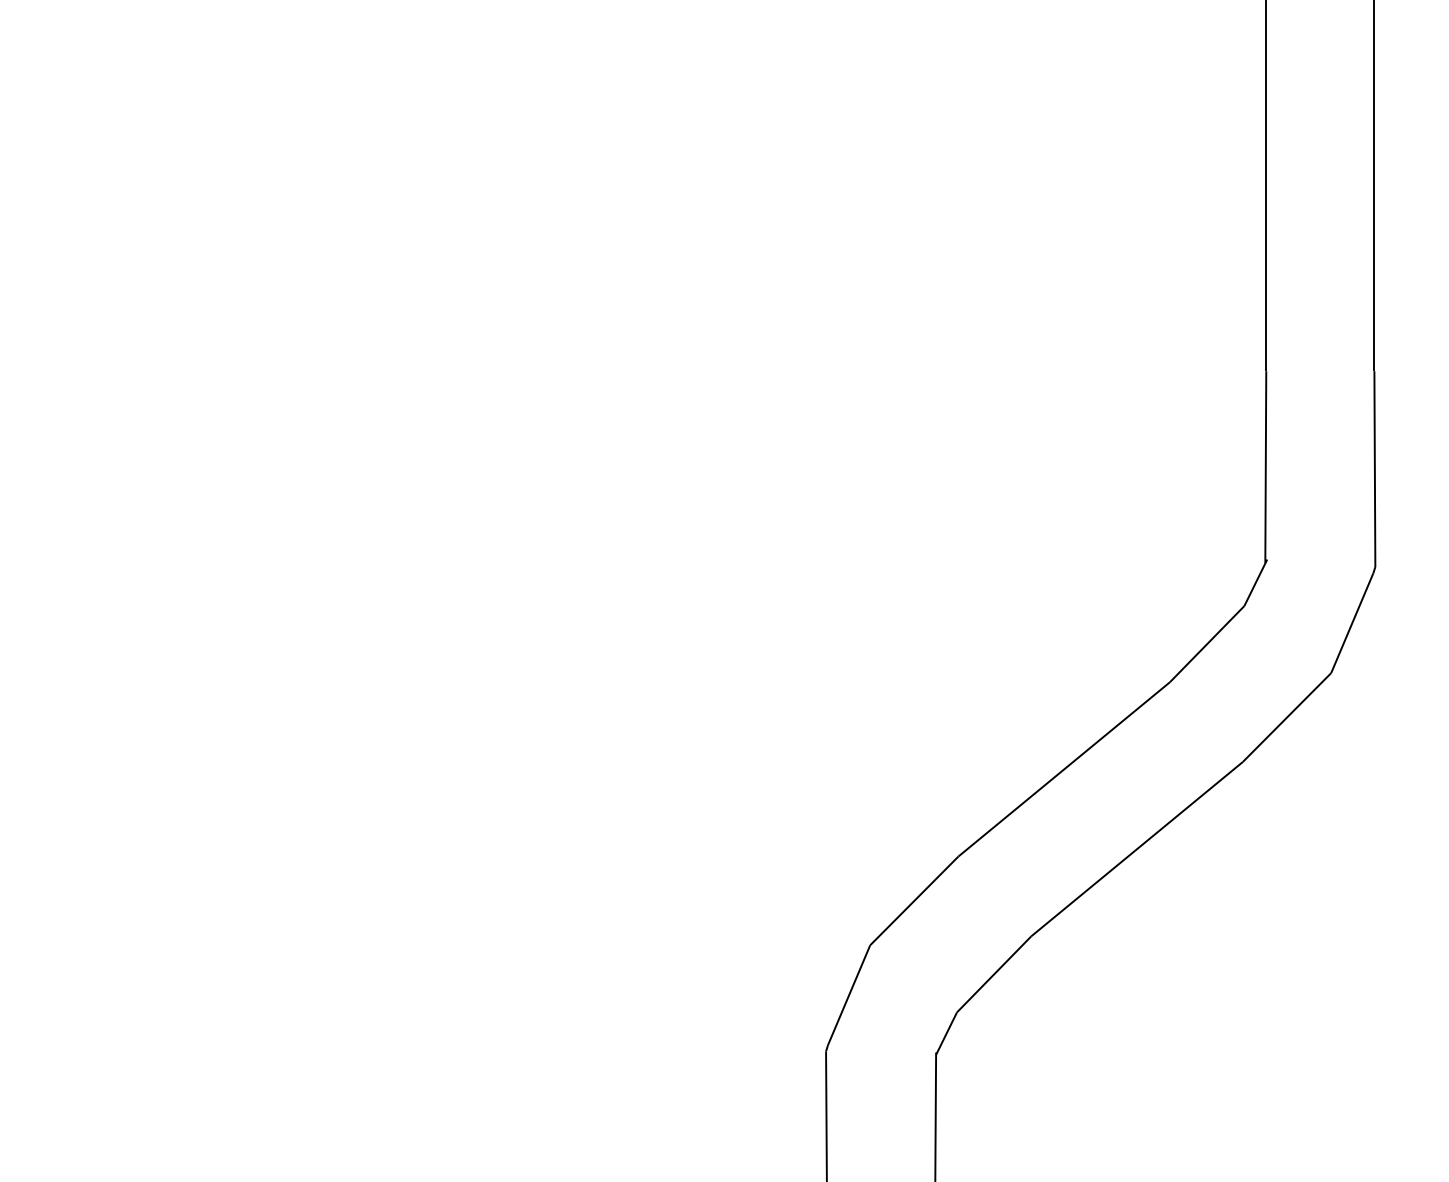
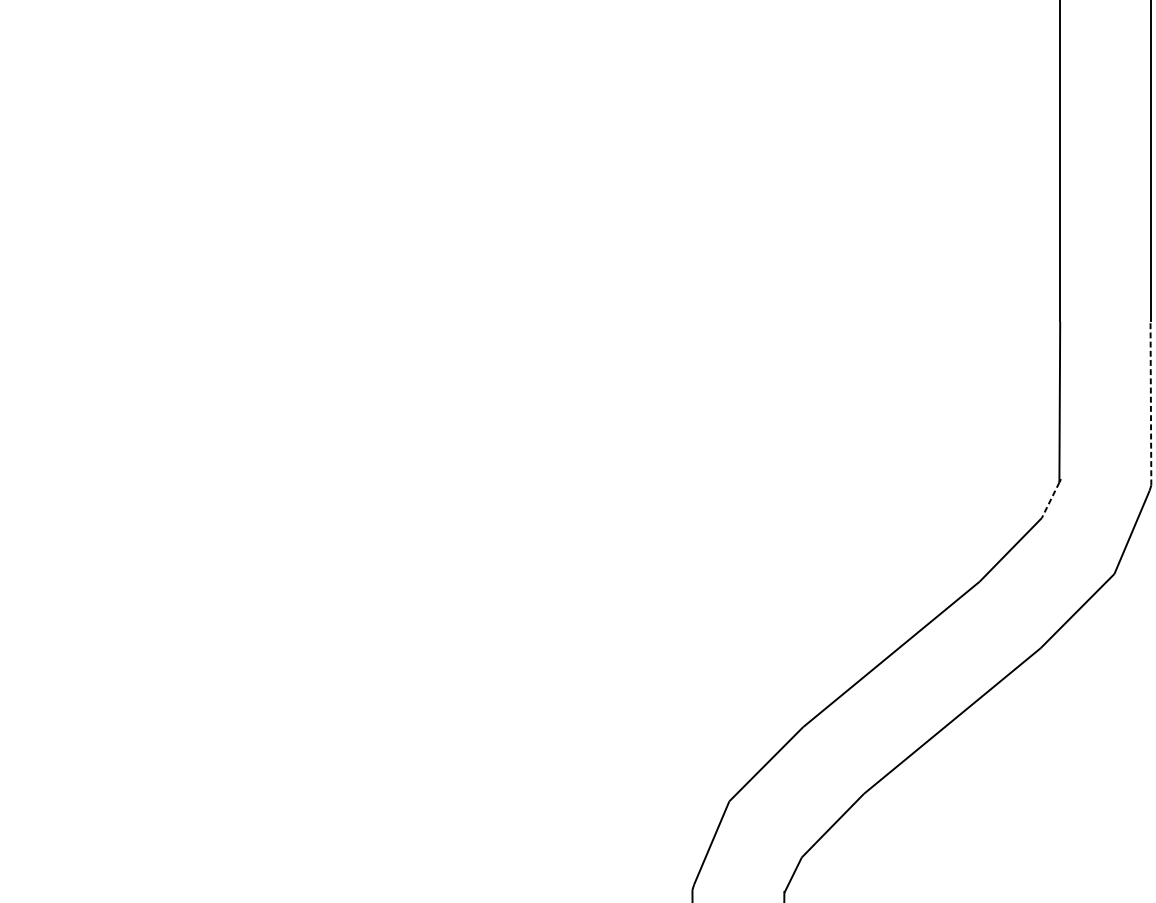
line: (1374, 469) -> (1150, 403), solid -> dashed
line: (1254, 584) -> (1050, 499), solid -> dashed

